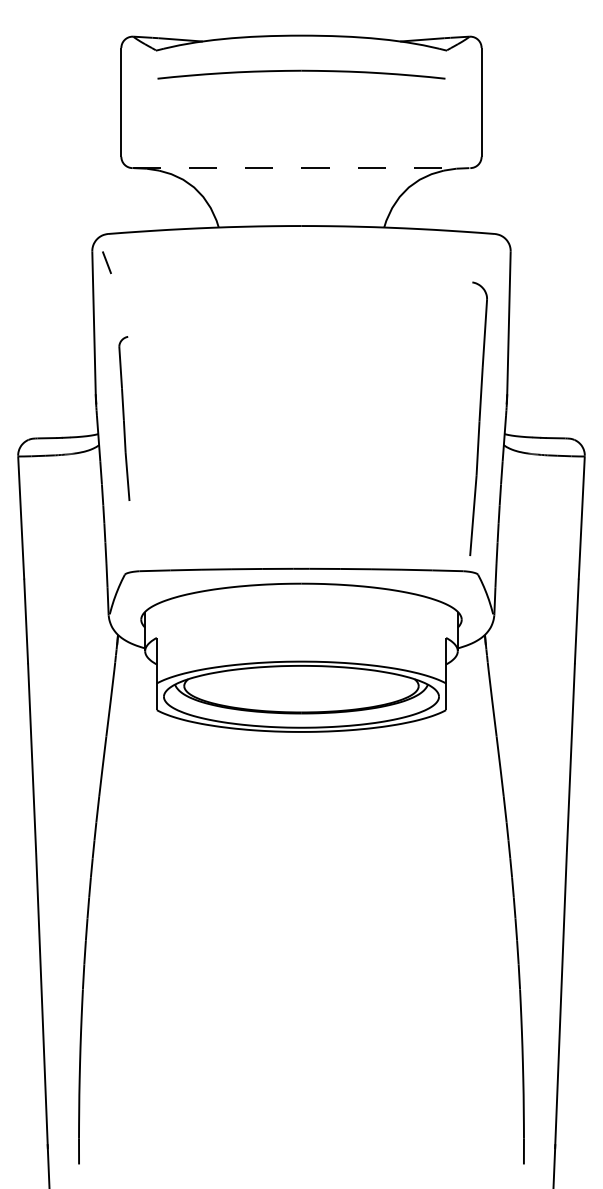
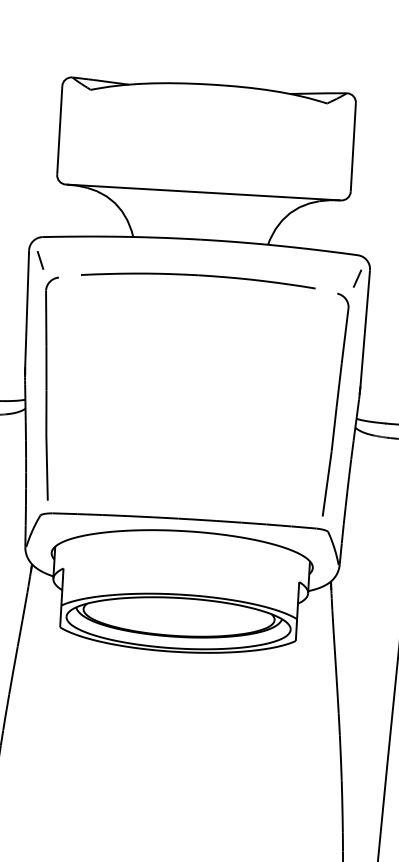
part: (301, 74) -> (198, 278), moved
line: (301, 168) -> (203, 192), dashed -> solid
line: (495, 262) -> (357, 278), added
part: (124, 418) -> (47, 388), size x1.67

